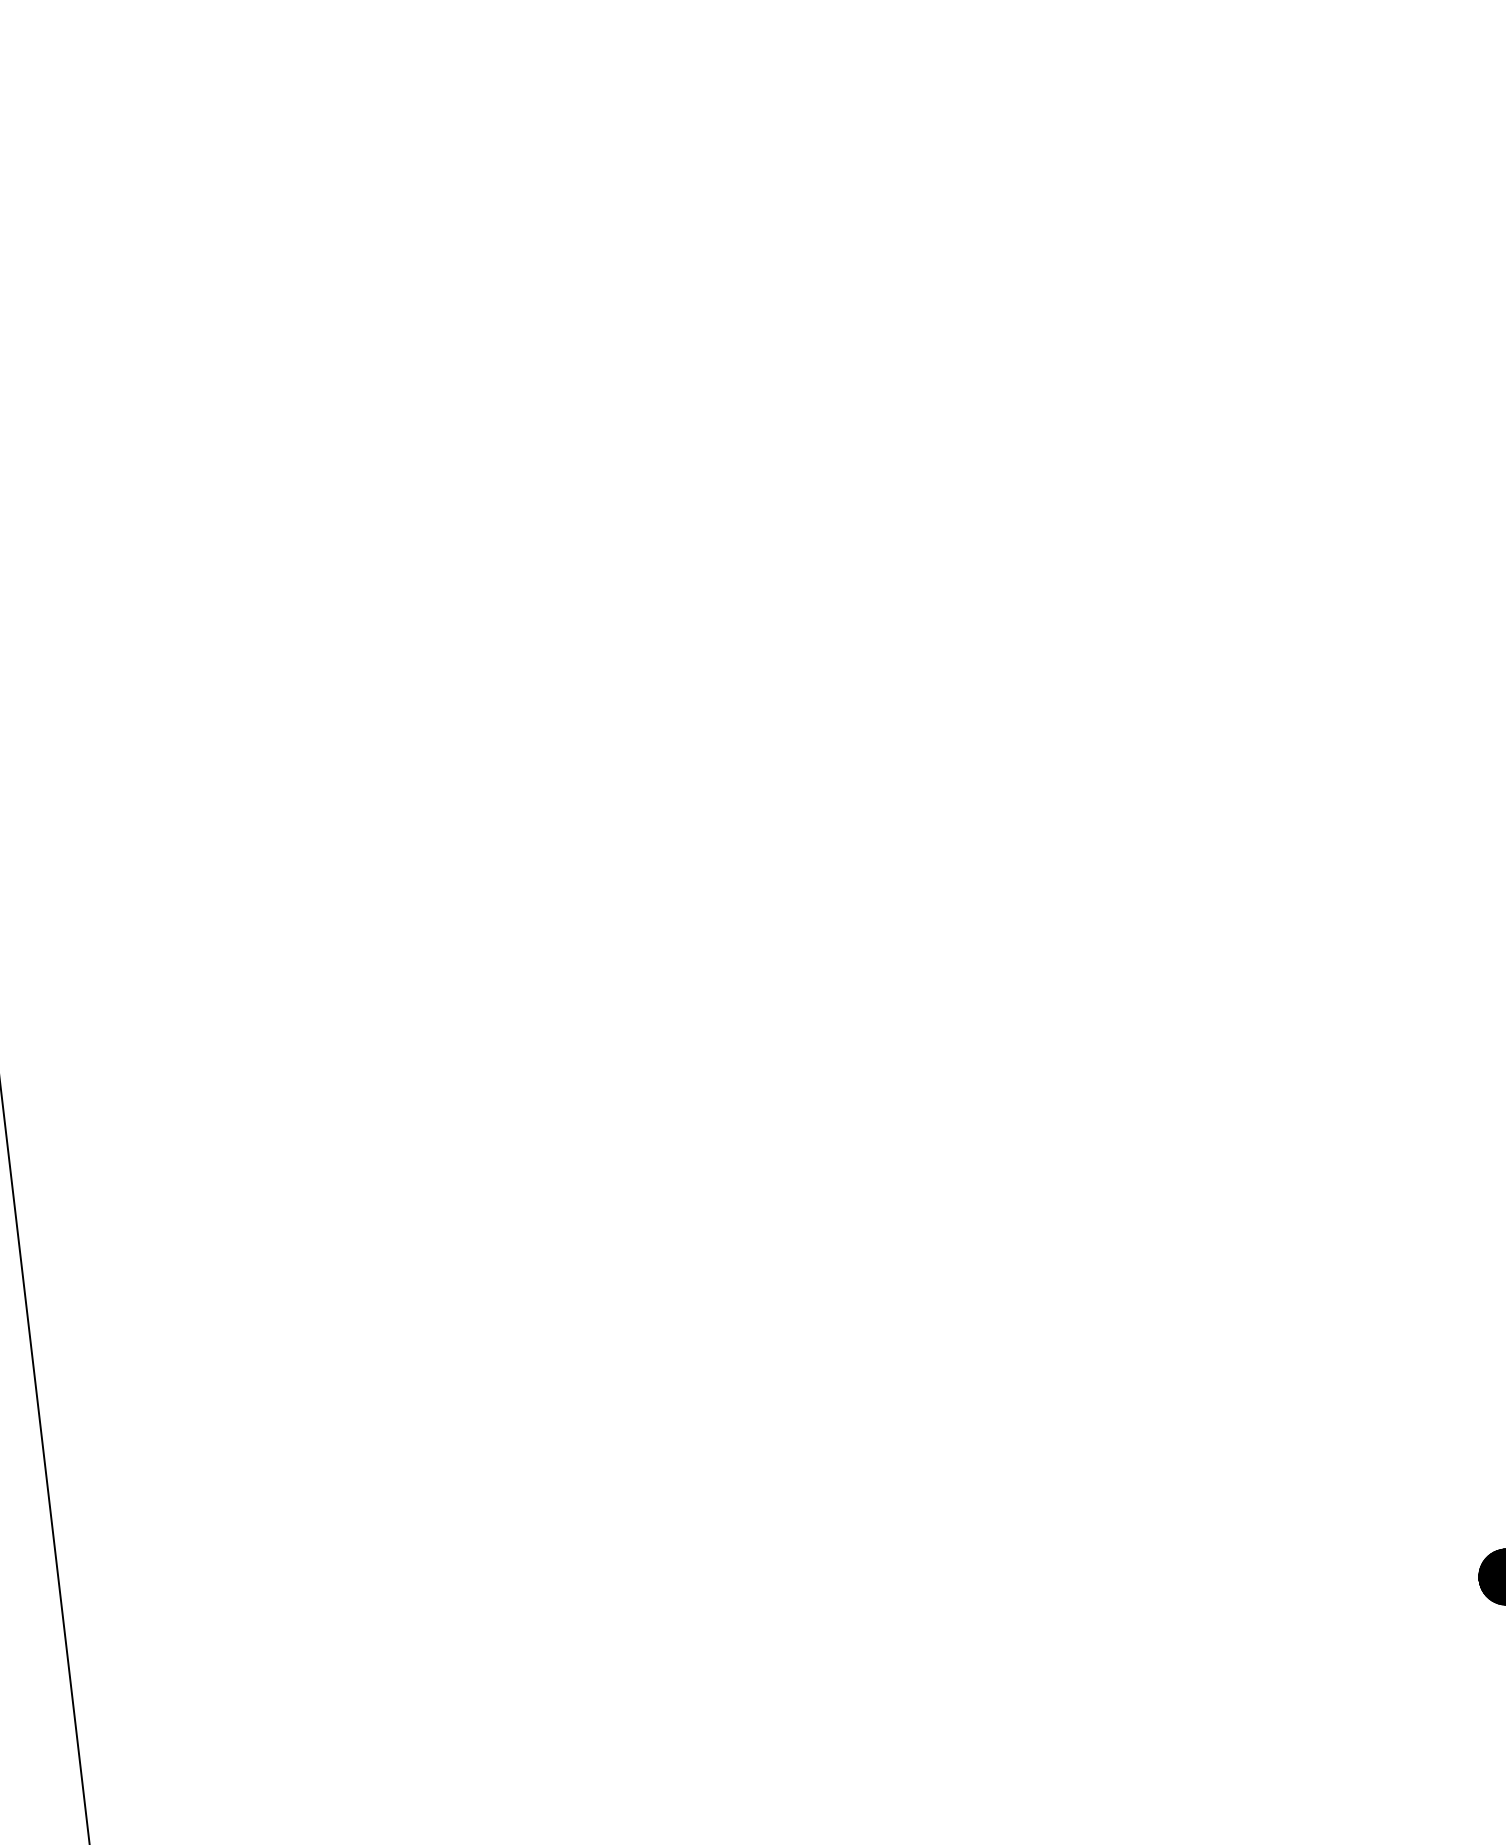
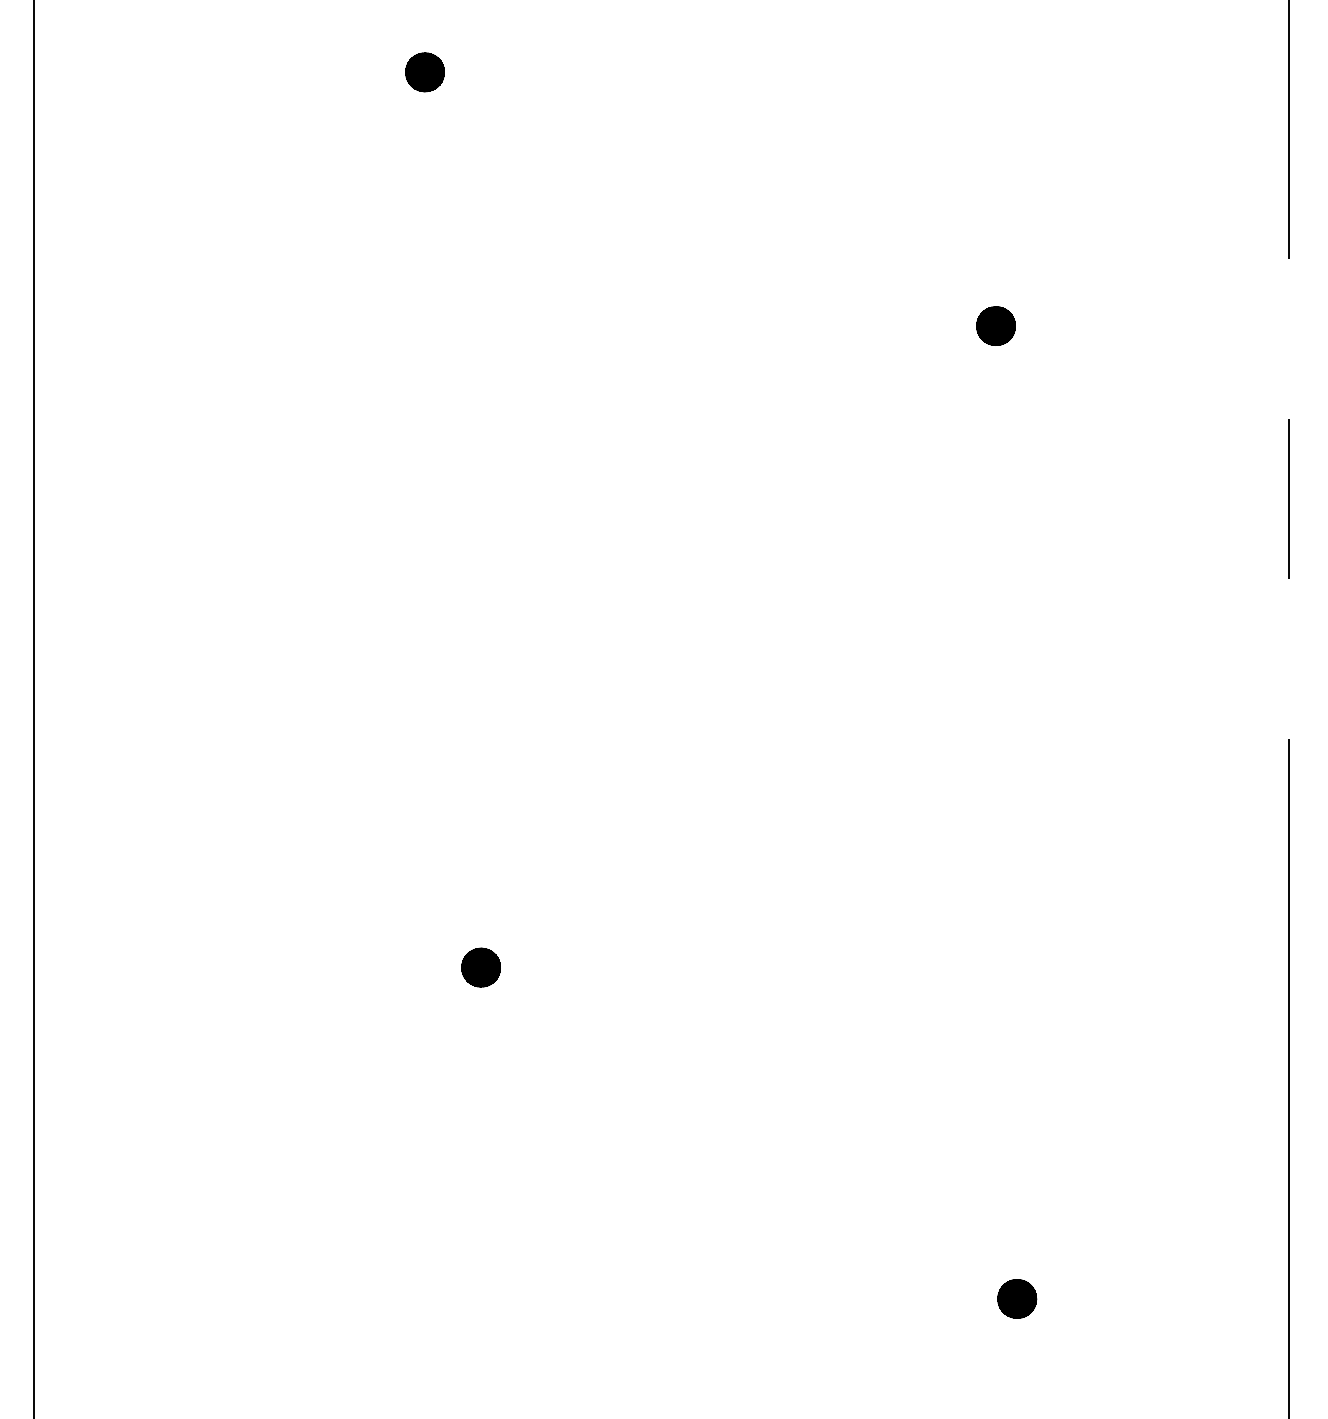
part: (1309, 165) -> (995, 325), added
part: (670, 1186) -> (480, 967), added

